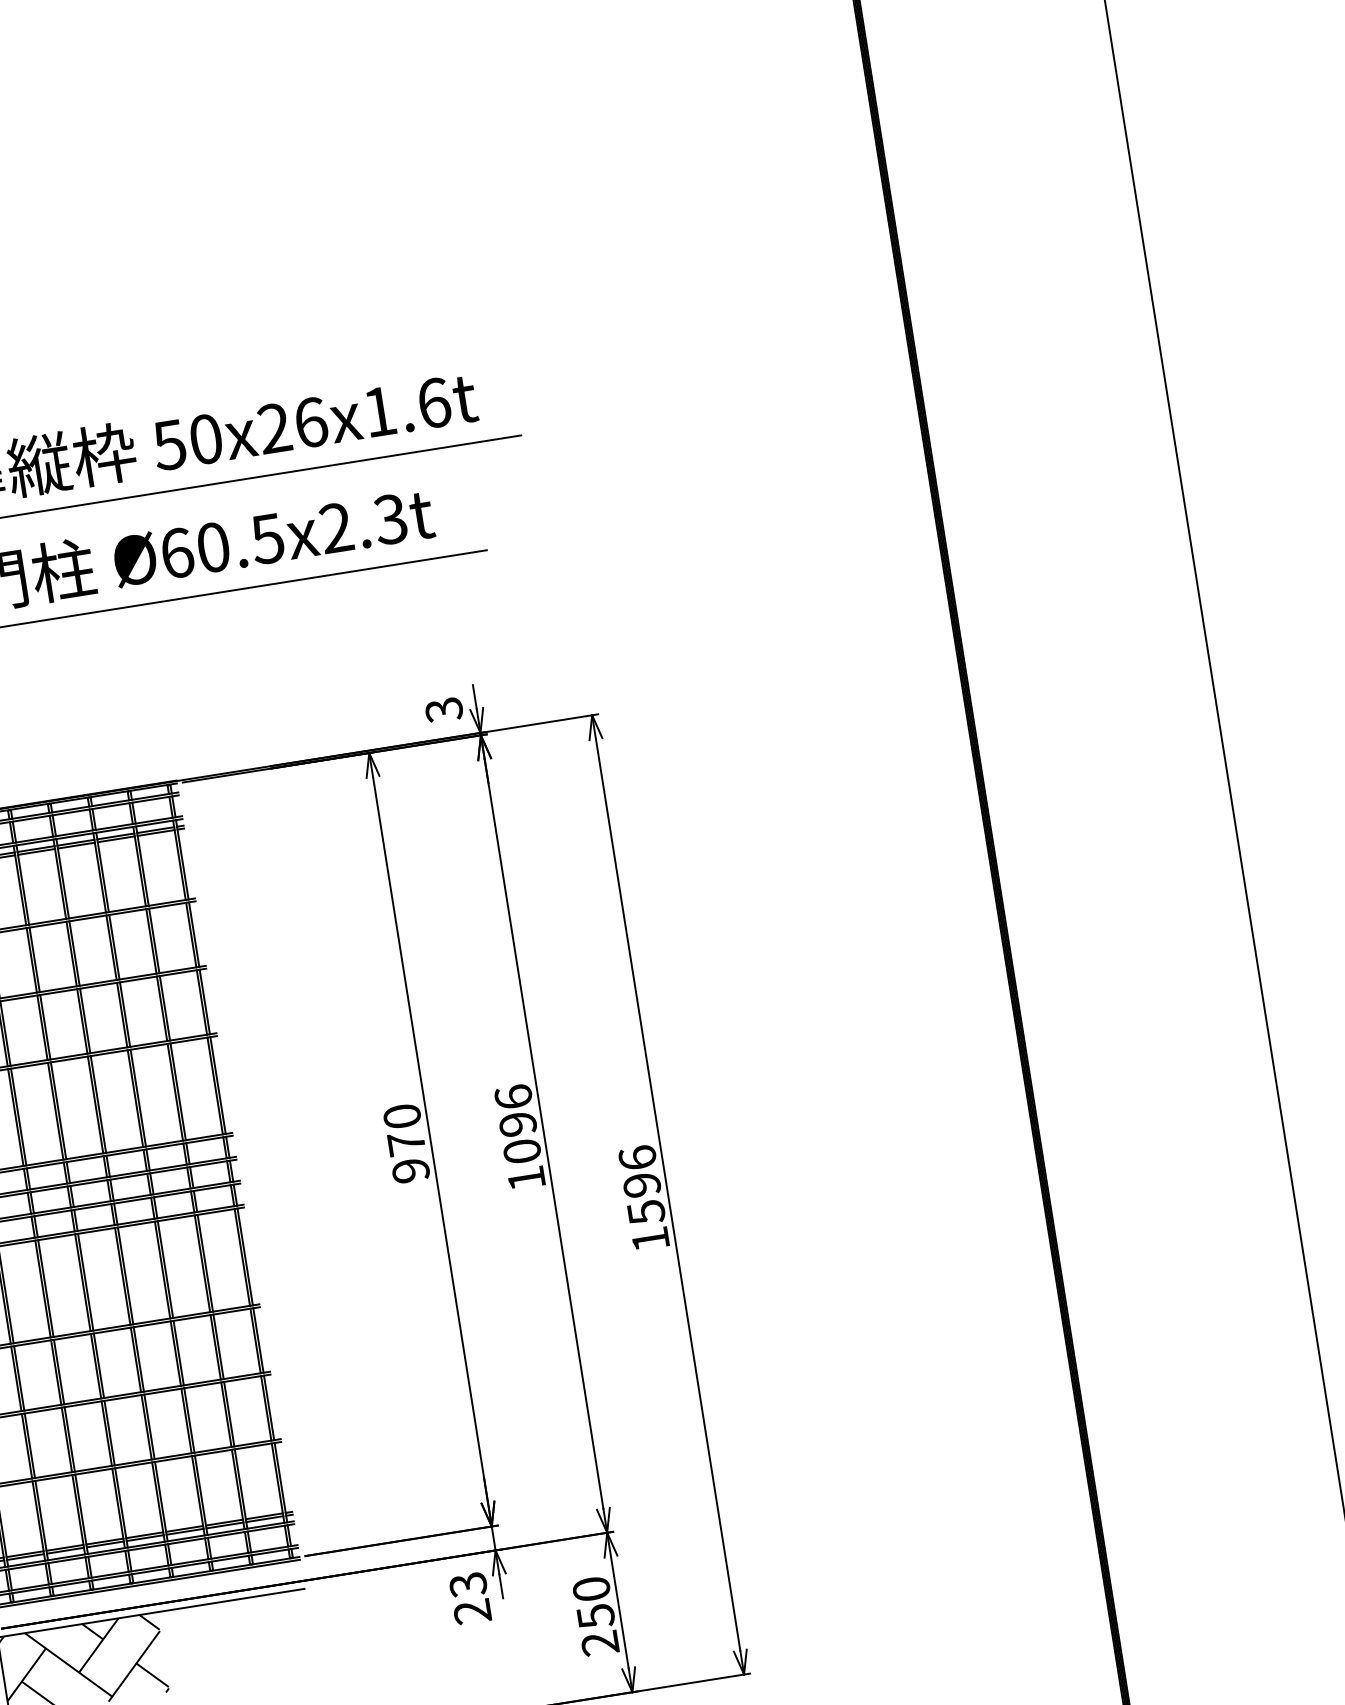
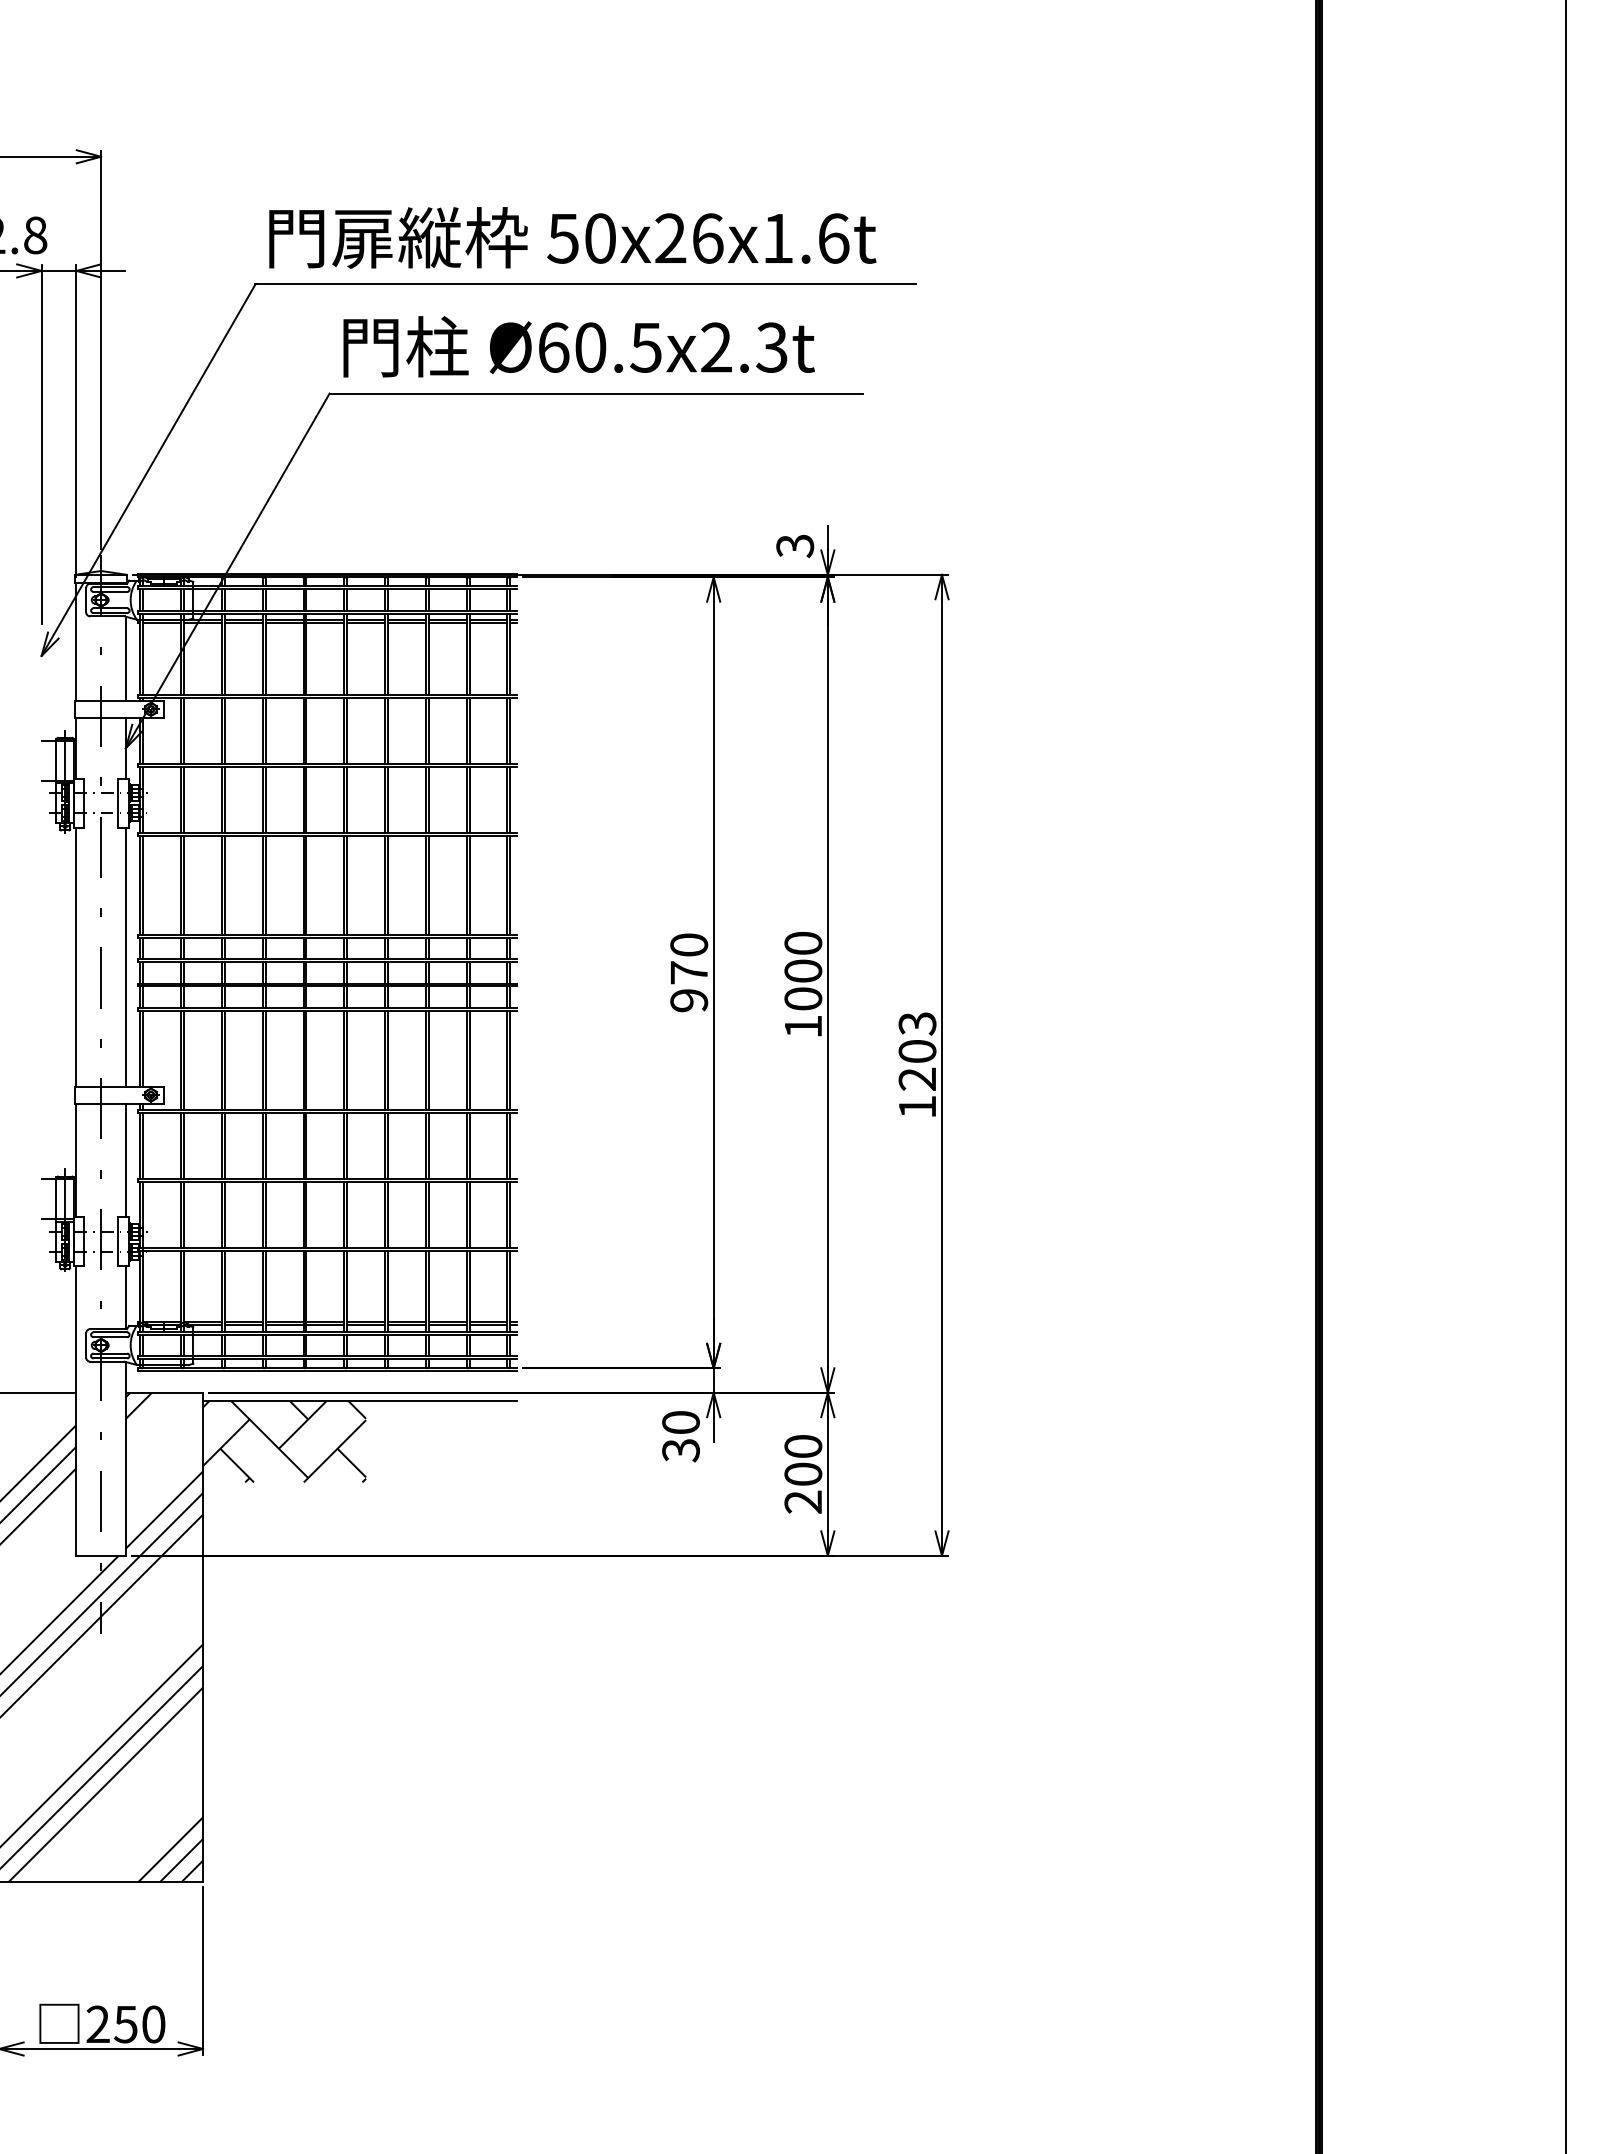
text: (515, 1109) -> (803, 956), 1096 -> 1000
text: (642, 1185) -> (917, 1051), 1596 -> 1203
text: (469, 1598) -> (680, 1436), 23 -> 30
text: (596, 1616) -> (803, 1474), 250 -> 200

